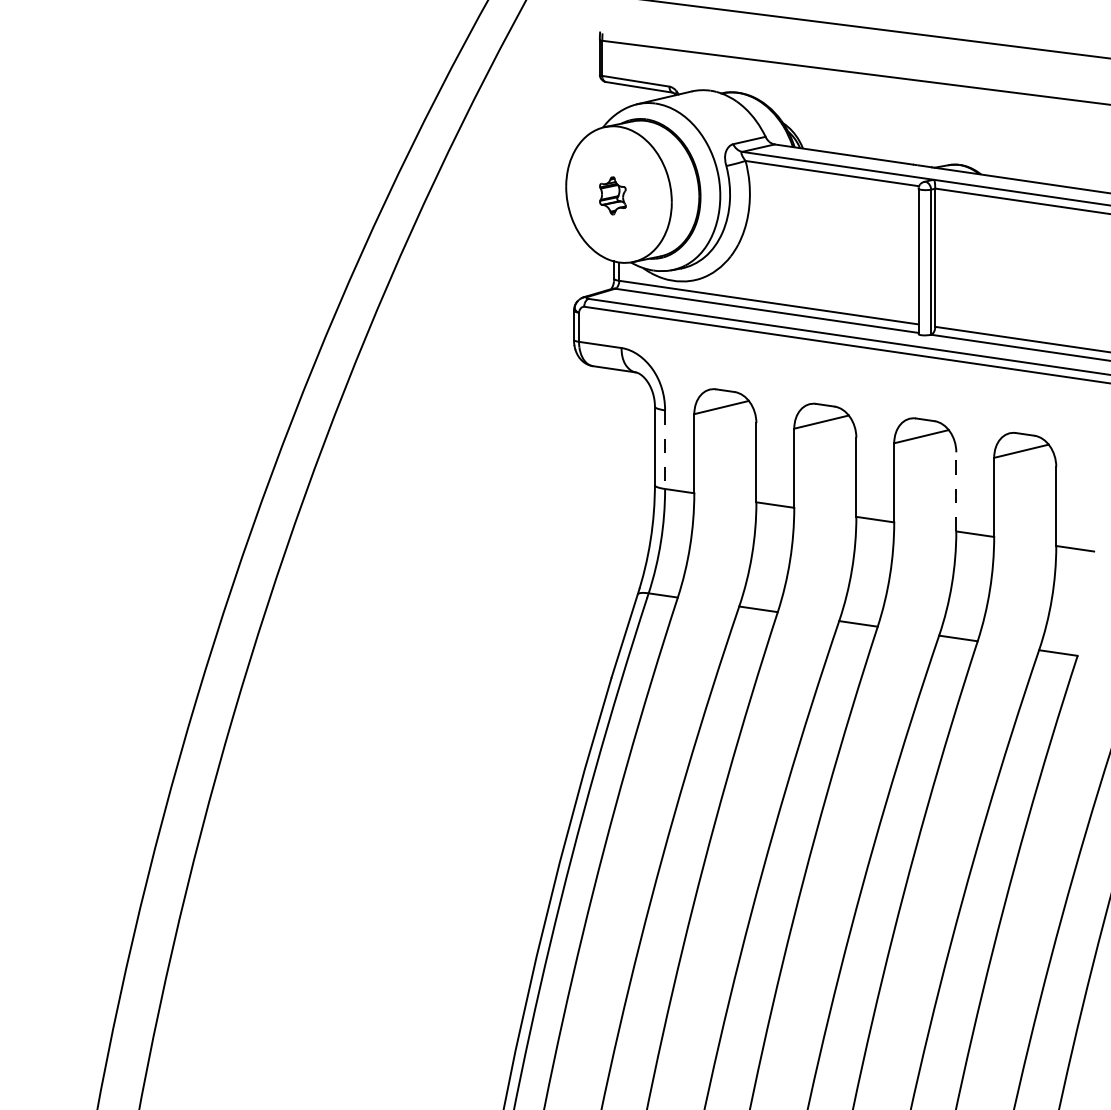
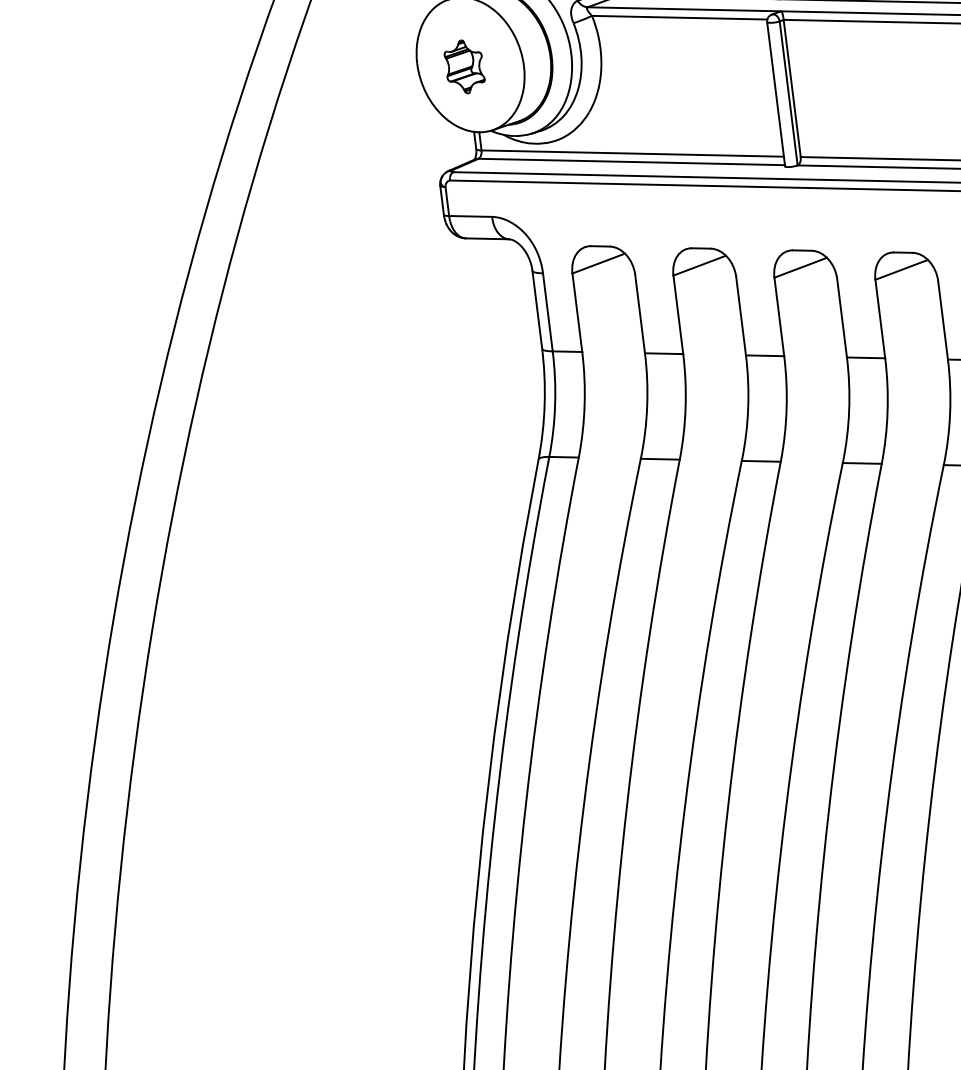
part: (612, 195) -> (464, 66), size x1.43
line: (665, 450) -> (548, 313), dashed -> solid
line: (956, 491) -> (842, 317), dashed -> solid

